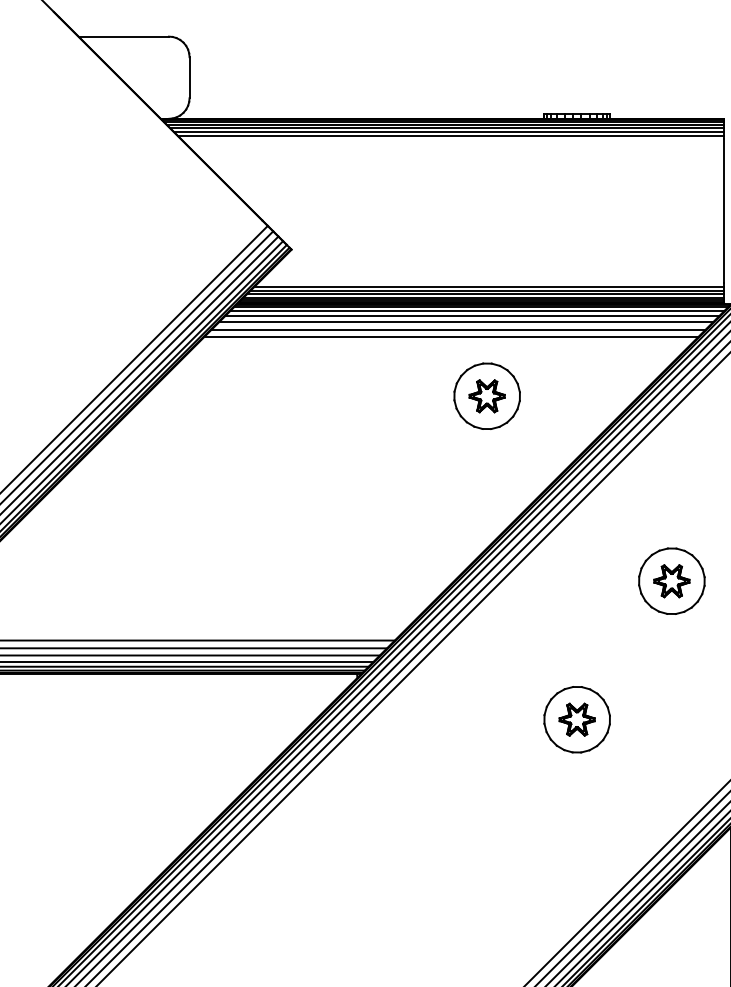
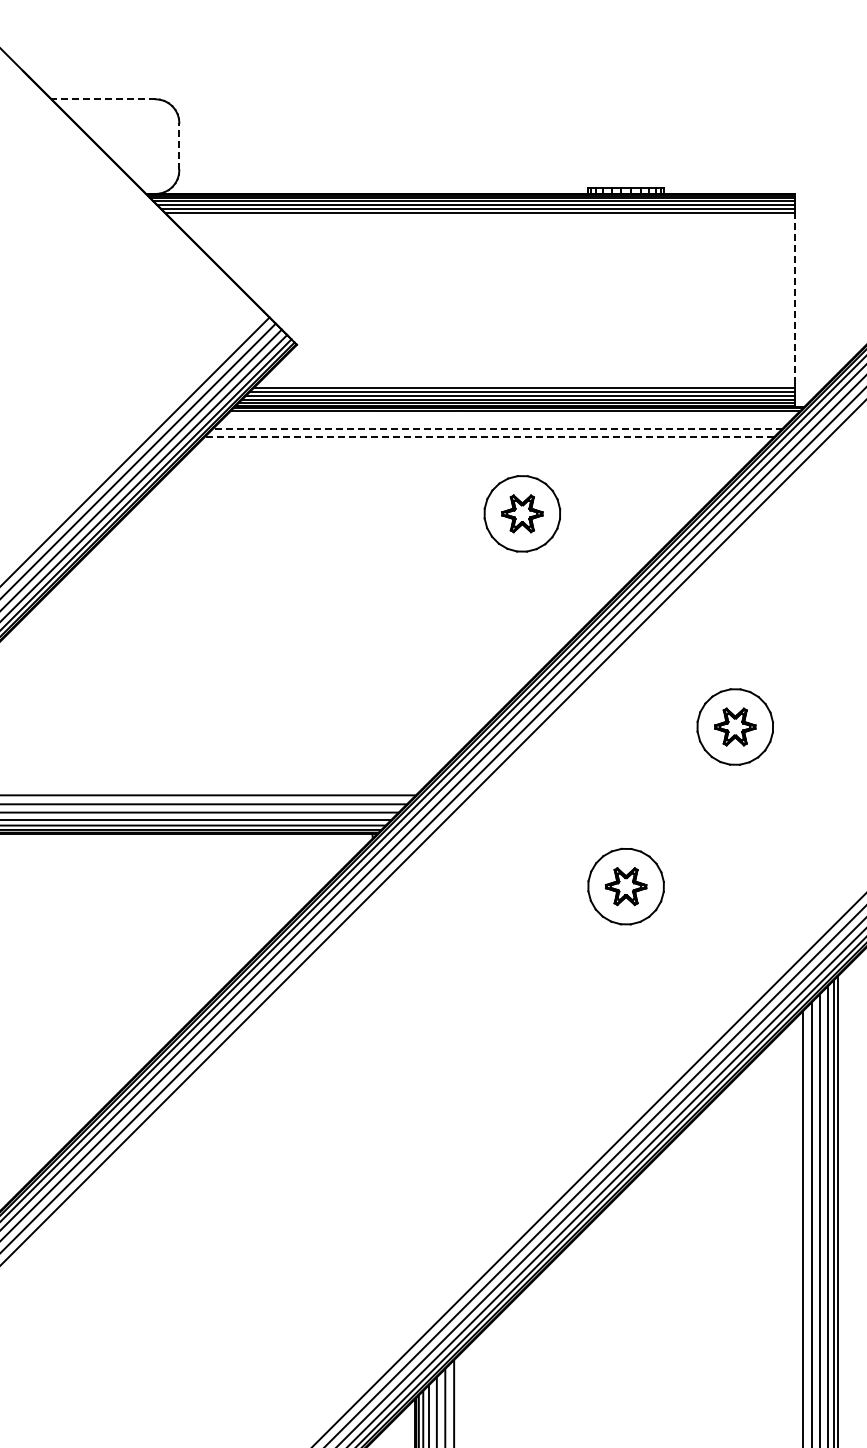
line: (123, 36) -> (103, 99), solid -> dashed
line: (189, 77) -> (179, 146), solid -> dashed
line: (724, 211) -> (795, 300), solid -> dashed
line: (477, 310) -> (511, 414), removed
line: (472, 316) -> (505, 421), removed
line: (465, 322) -> (497, 428), solid -> dashed
line: (458, 330) -> (489, 437), solid -> dashed
line: (450, 337) -> (480, 446), removed

